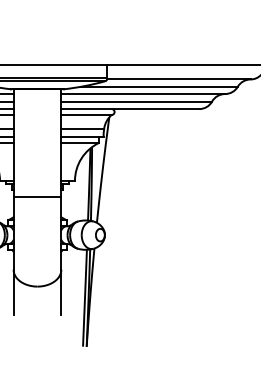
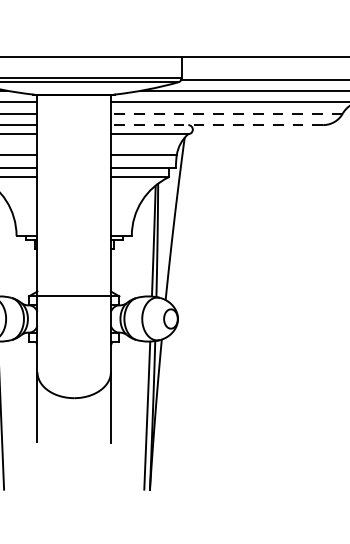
line: (136, 101) -> (226, 113), solid -> dashed
line: (130, 109) -> (217, 125), solid -> dashed
line: (37, 197) -> (74, 296), moved

